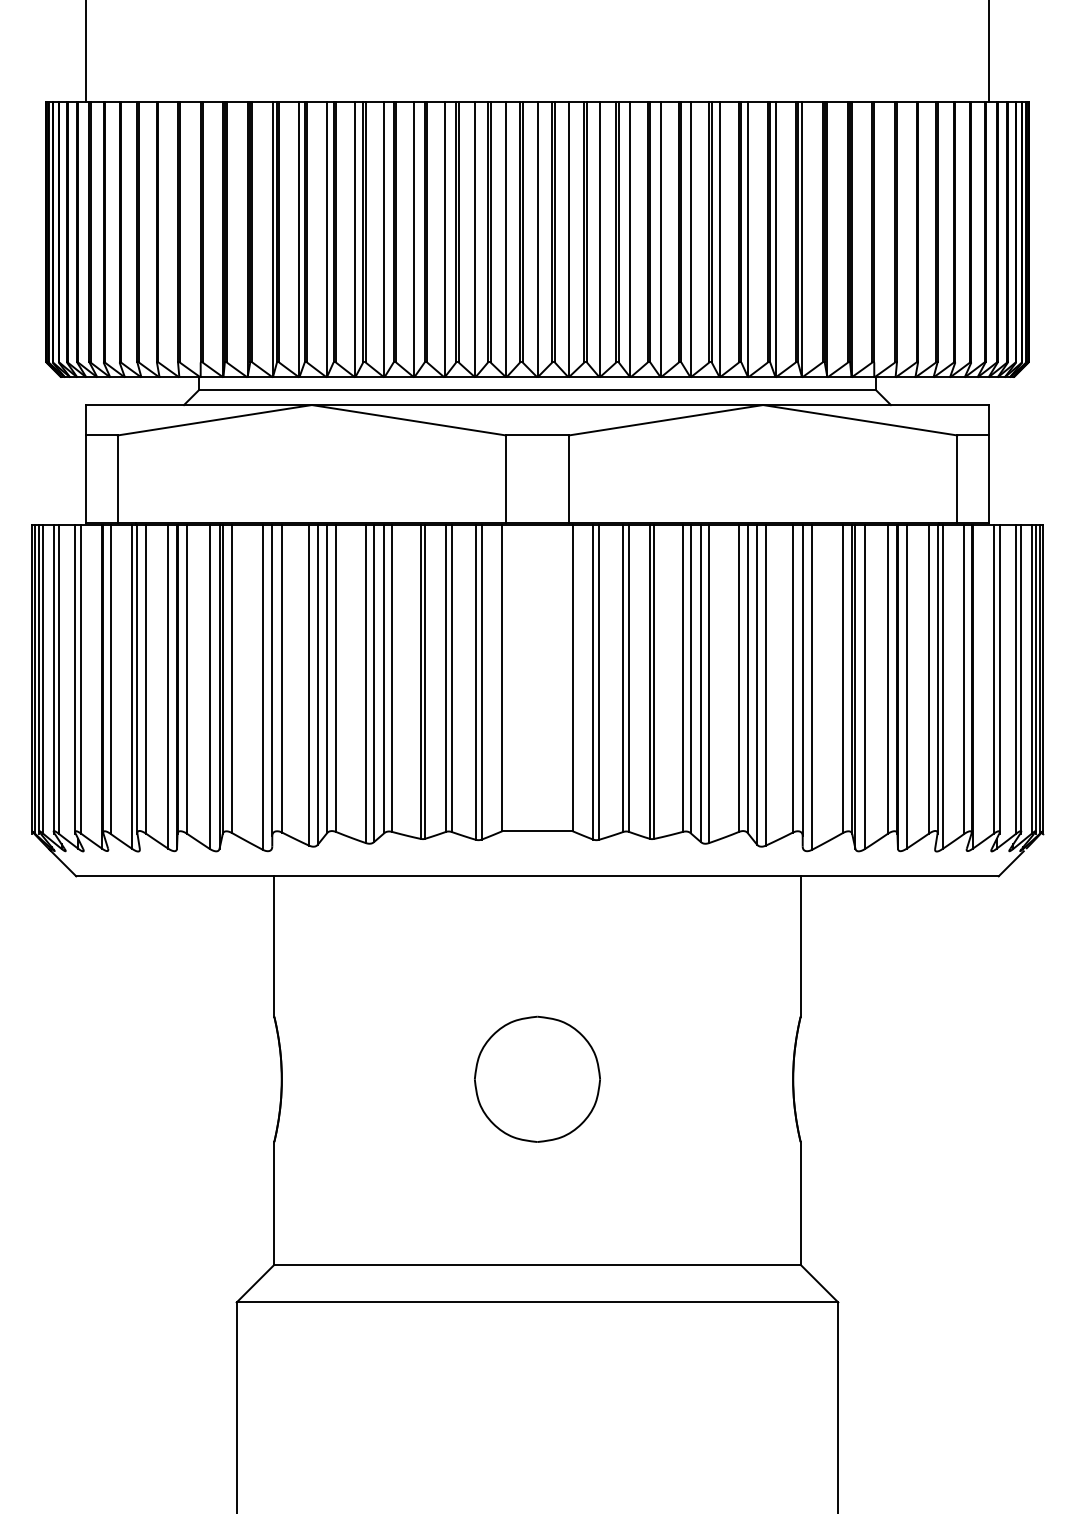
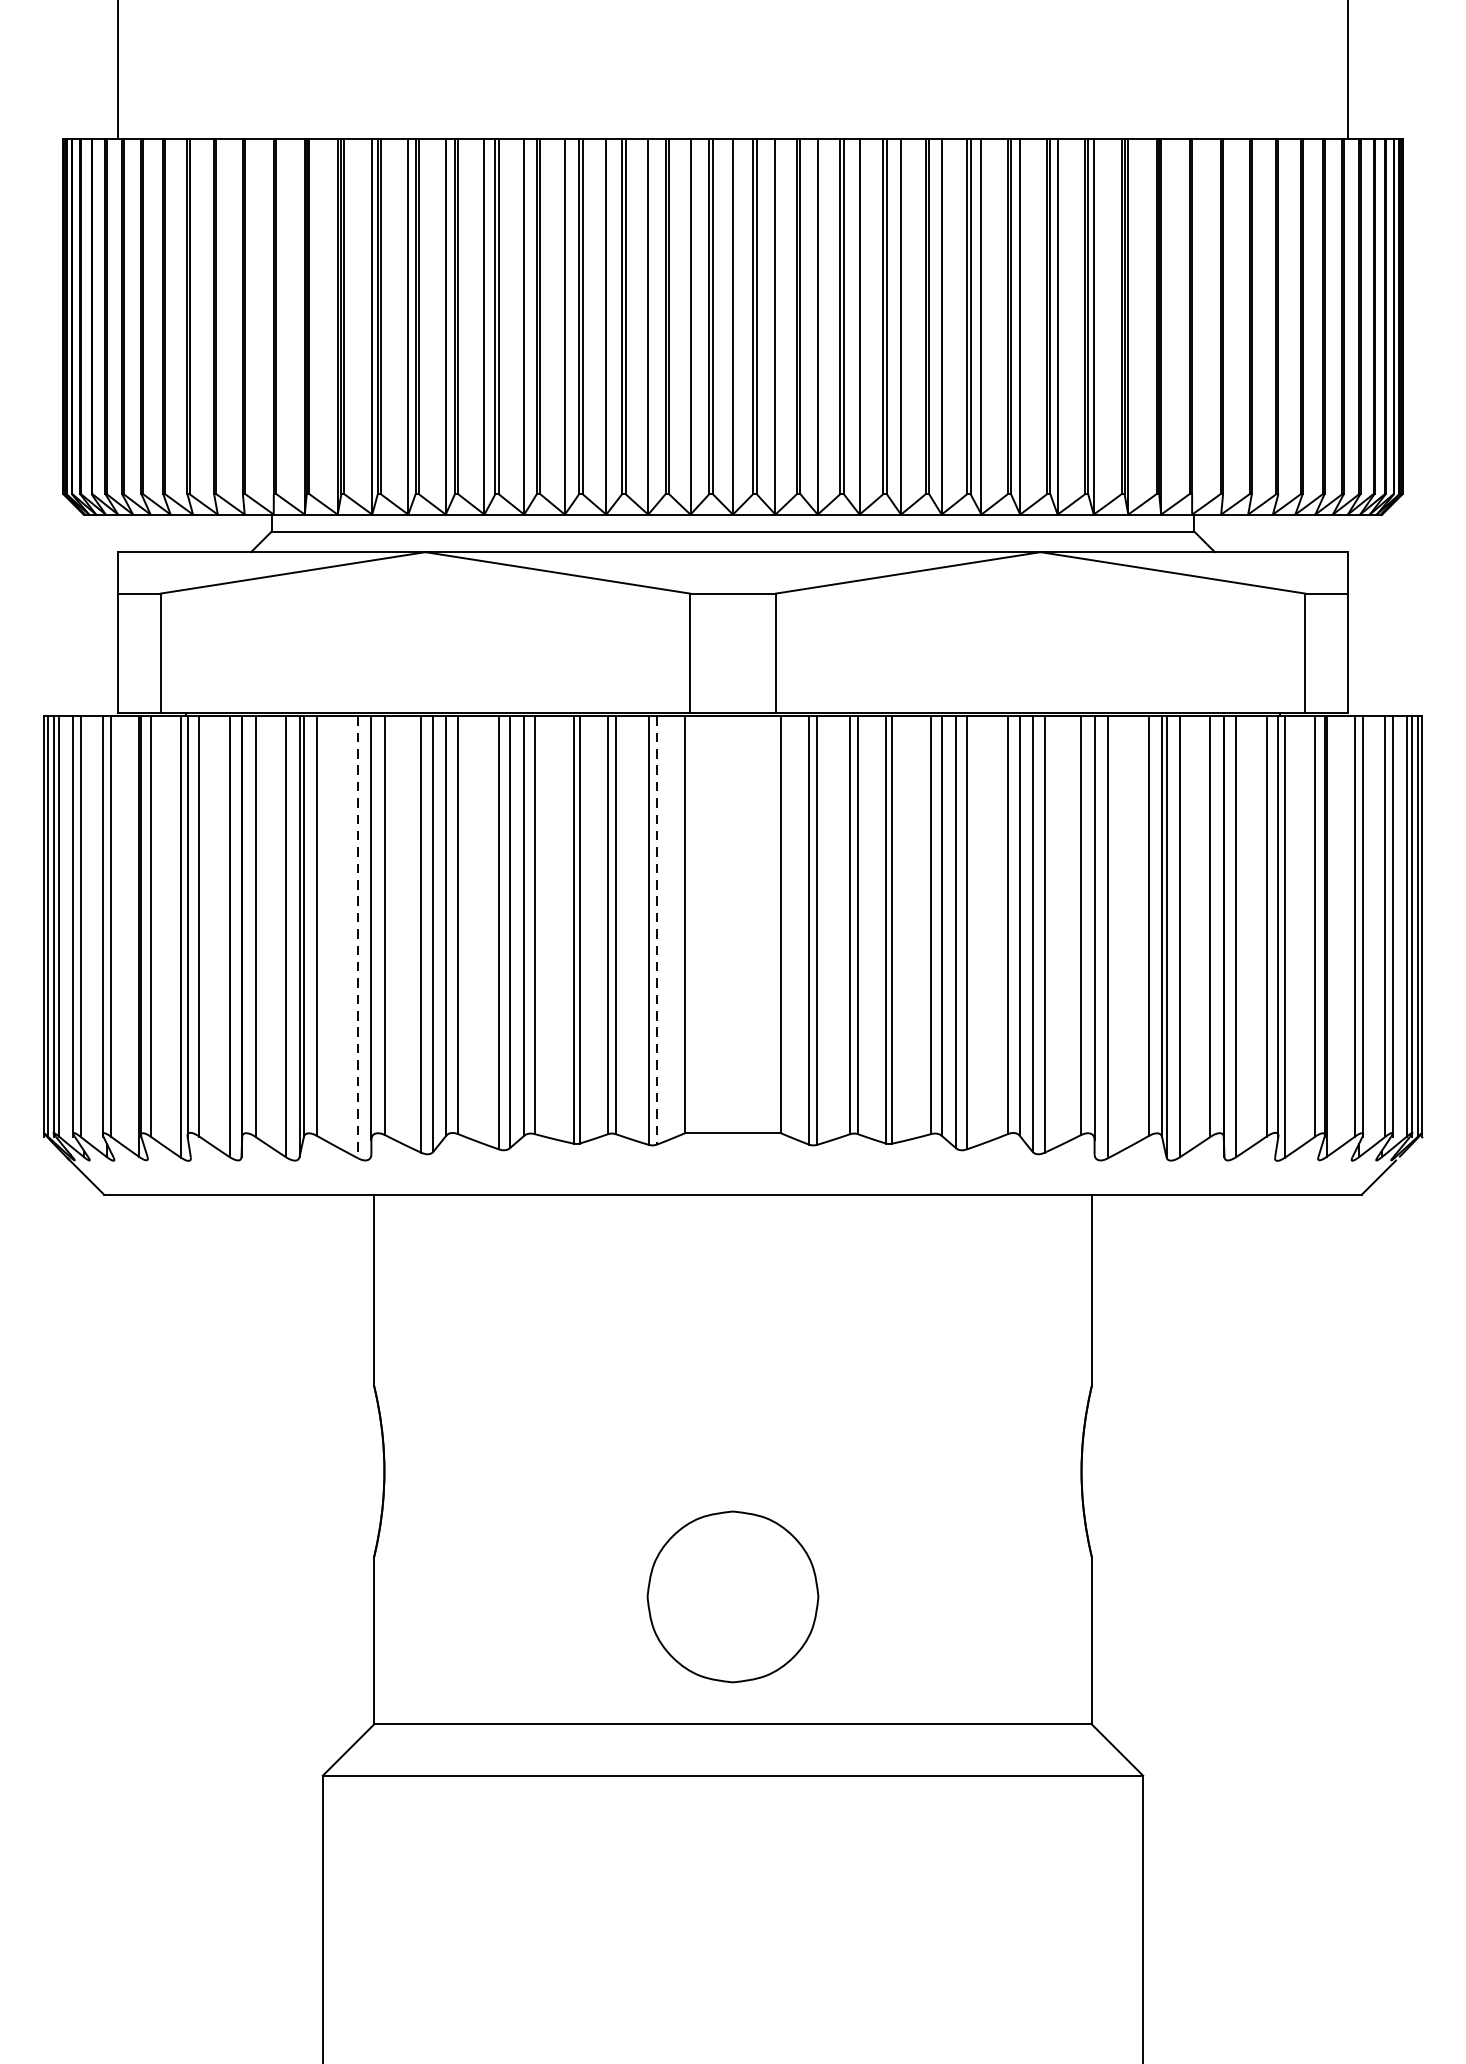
line: (481, 682) -> (656, 930), solid -> dashed
line: (262, 688) -> (358, 938), solid -> dashed
part: (537, 1078) -> (733, 1595), moved

